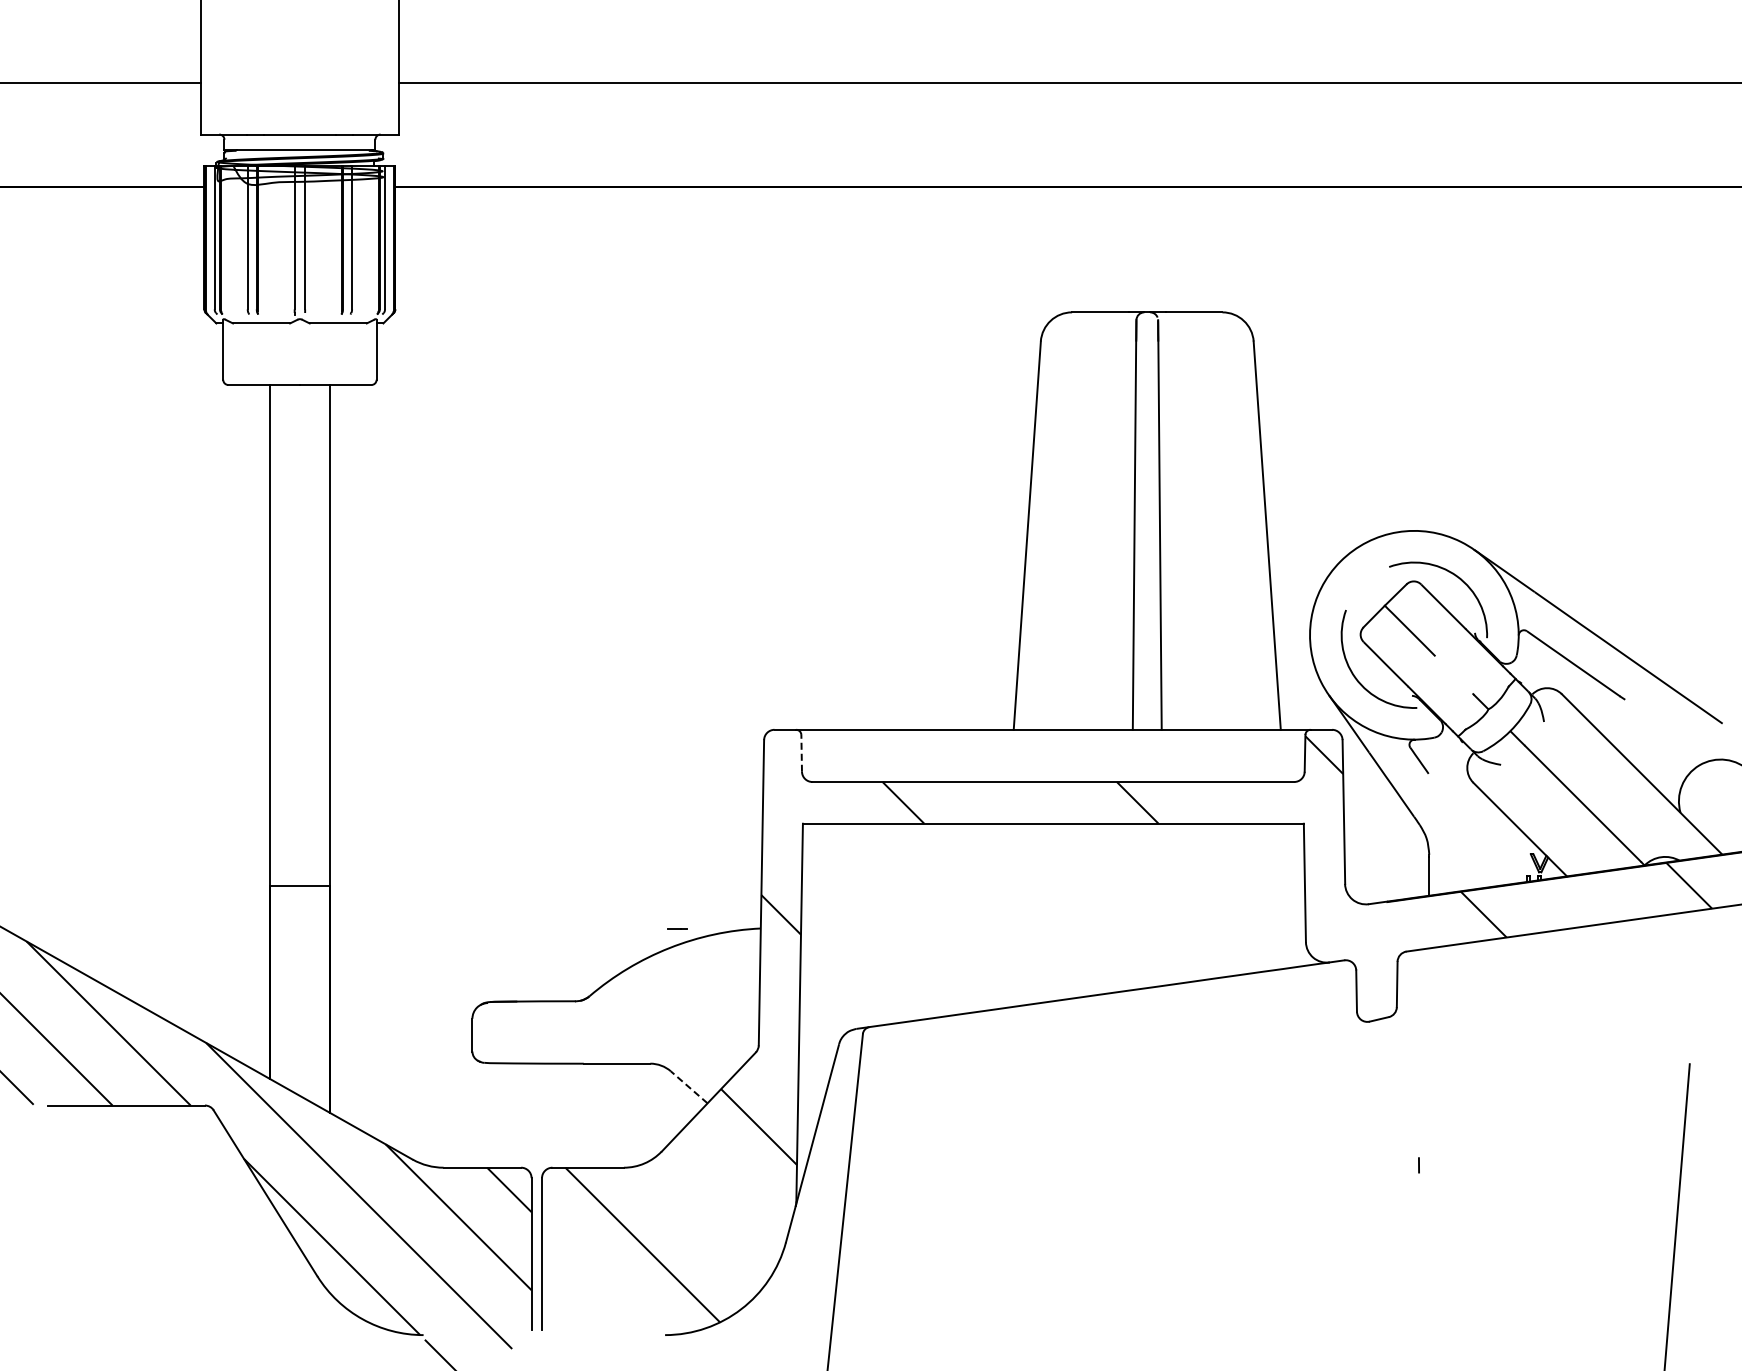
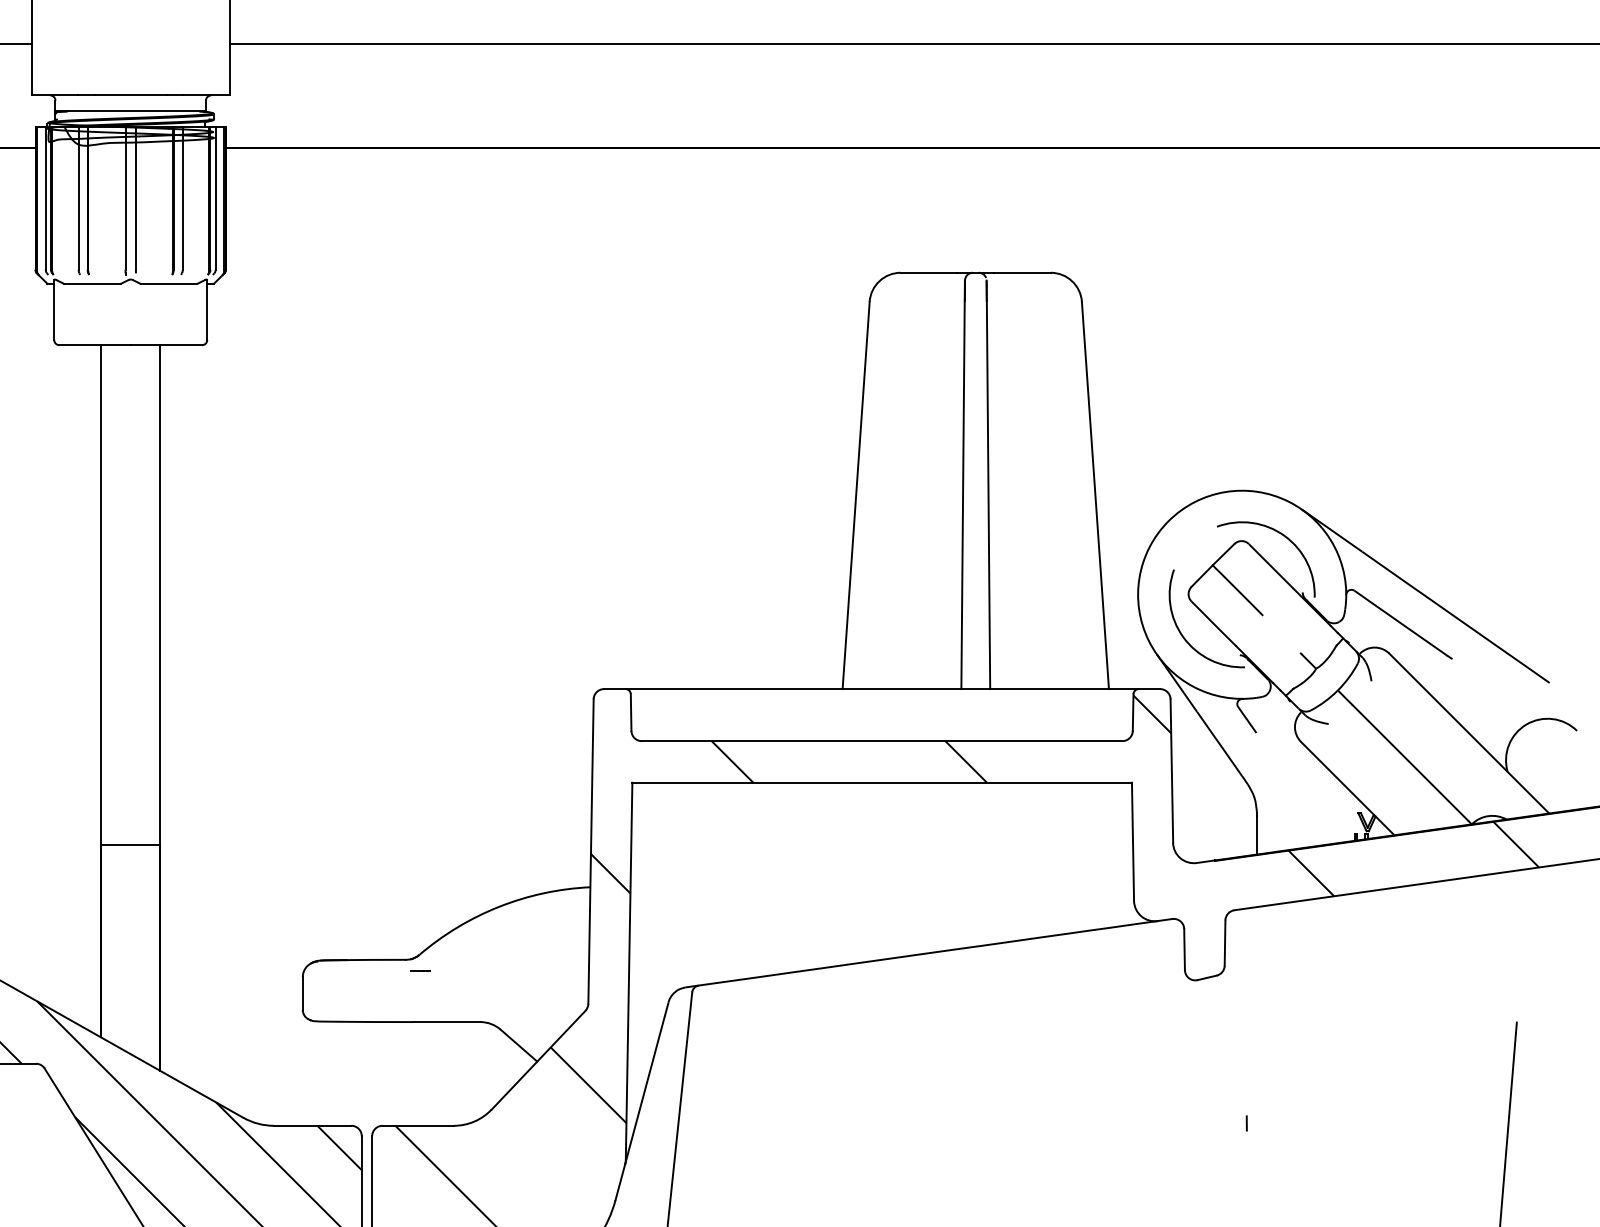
line: (801, 752) -> (630, 711), dashed -> solid
line: (677, 928) -> (420, 970), moved
line: (688, 1087) -> (518, 1045), dashed -> solid

